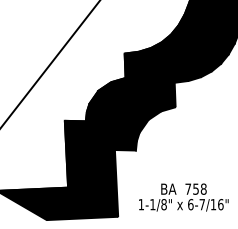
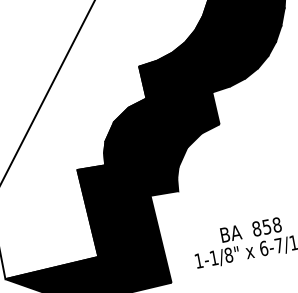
text: (188, 188) -> (256, 227), 758 -> 858

